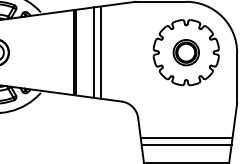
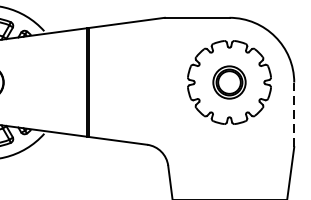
line: (94, 52) -> (112, 82), removed
line: (100, 52) -> (120, 82), removed
line: (237, 77) -> (294, 114), solid -> dashed
line: (186, 138) -> (229, 191), removed

